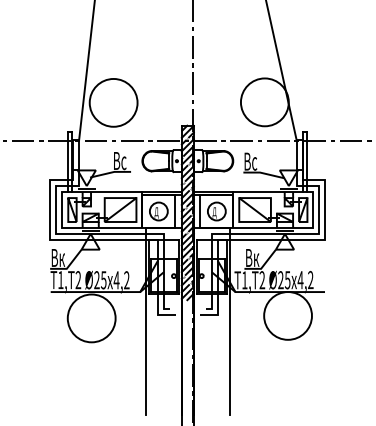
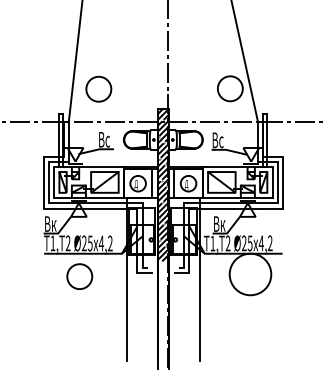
circle: (265, 102) -> (230, 88), size x0.6
circle: (113, 103) -> (98, 89), size x0.6
circle: (91, 318) -> (79, 276), size x0.6

